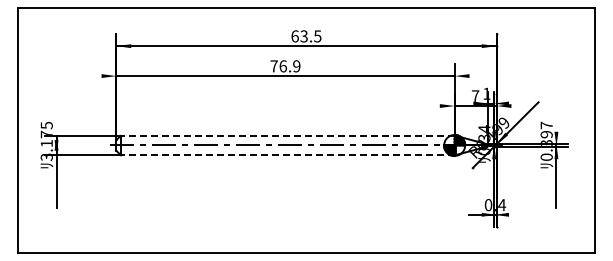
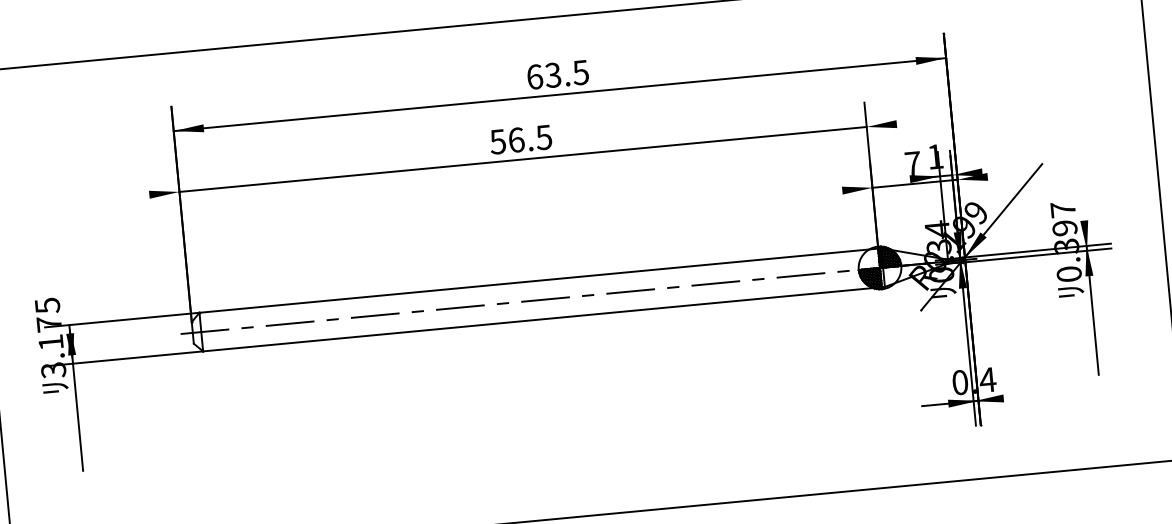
text: (285, 66) -> (521, 139), 76.9 -> 56.5
line: (287, 135) -> (538, 279), dashed -> solid
line: (287, 154) -> (542, 318), dashed -> solid

